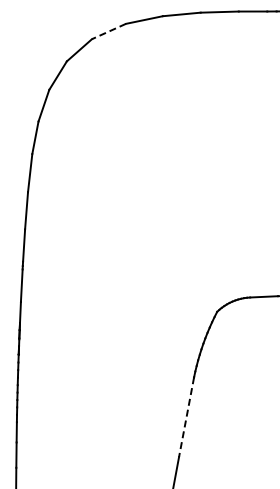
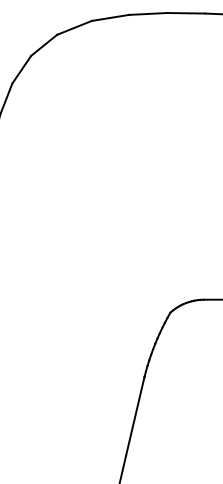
line: (109, 31) -> (75, 27), dashed -> solid
line: (186, 417) -> (135, 416), dashed -> solid

